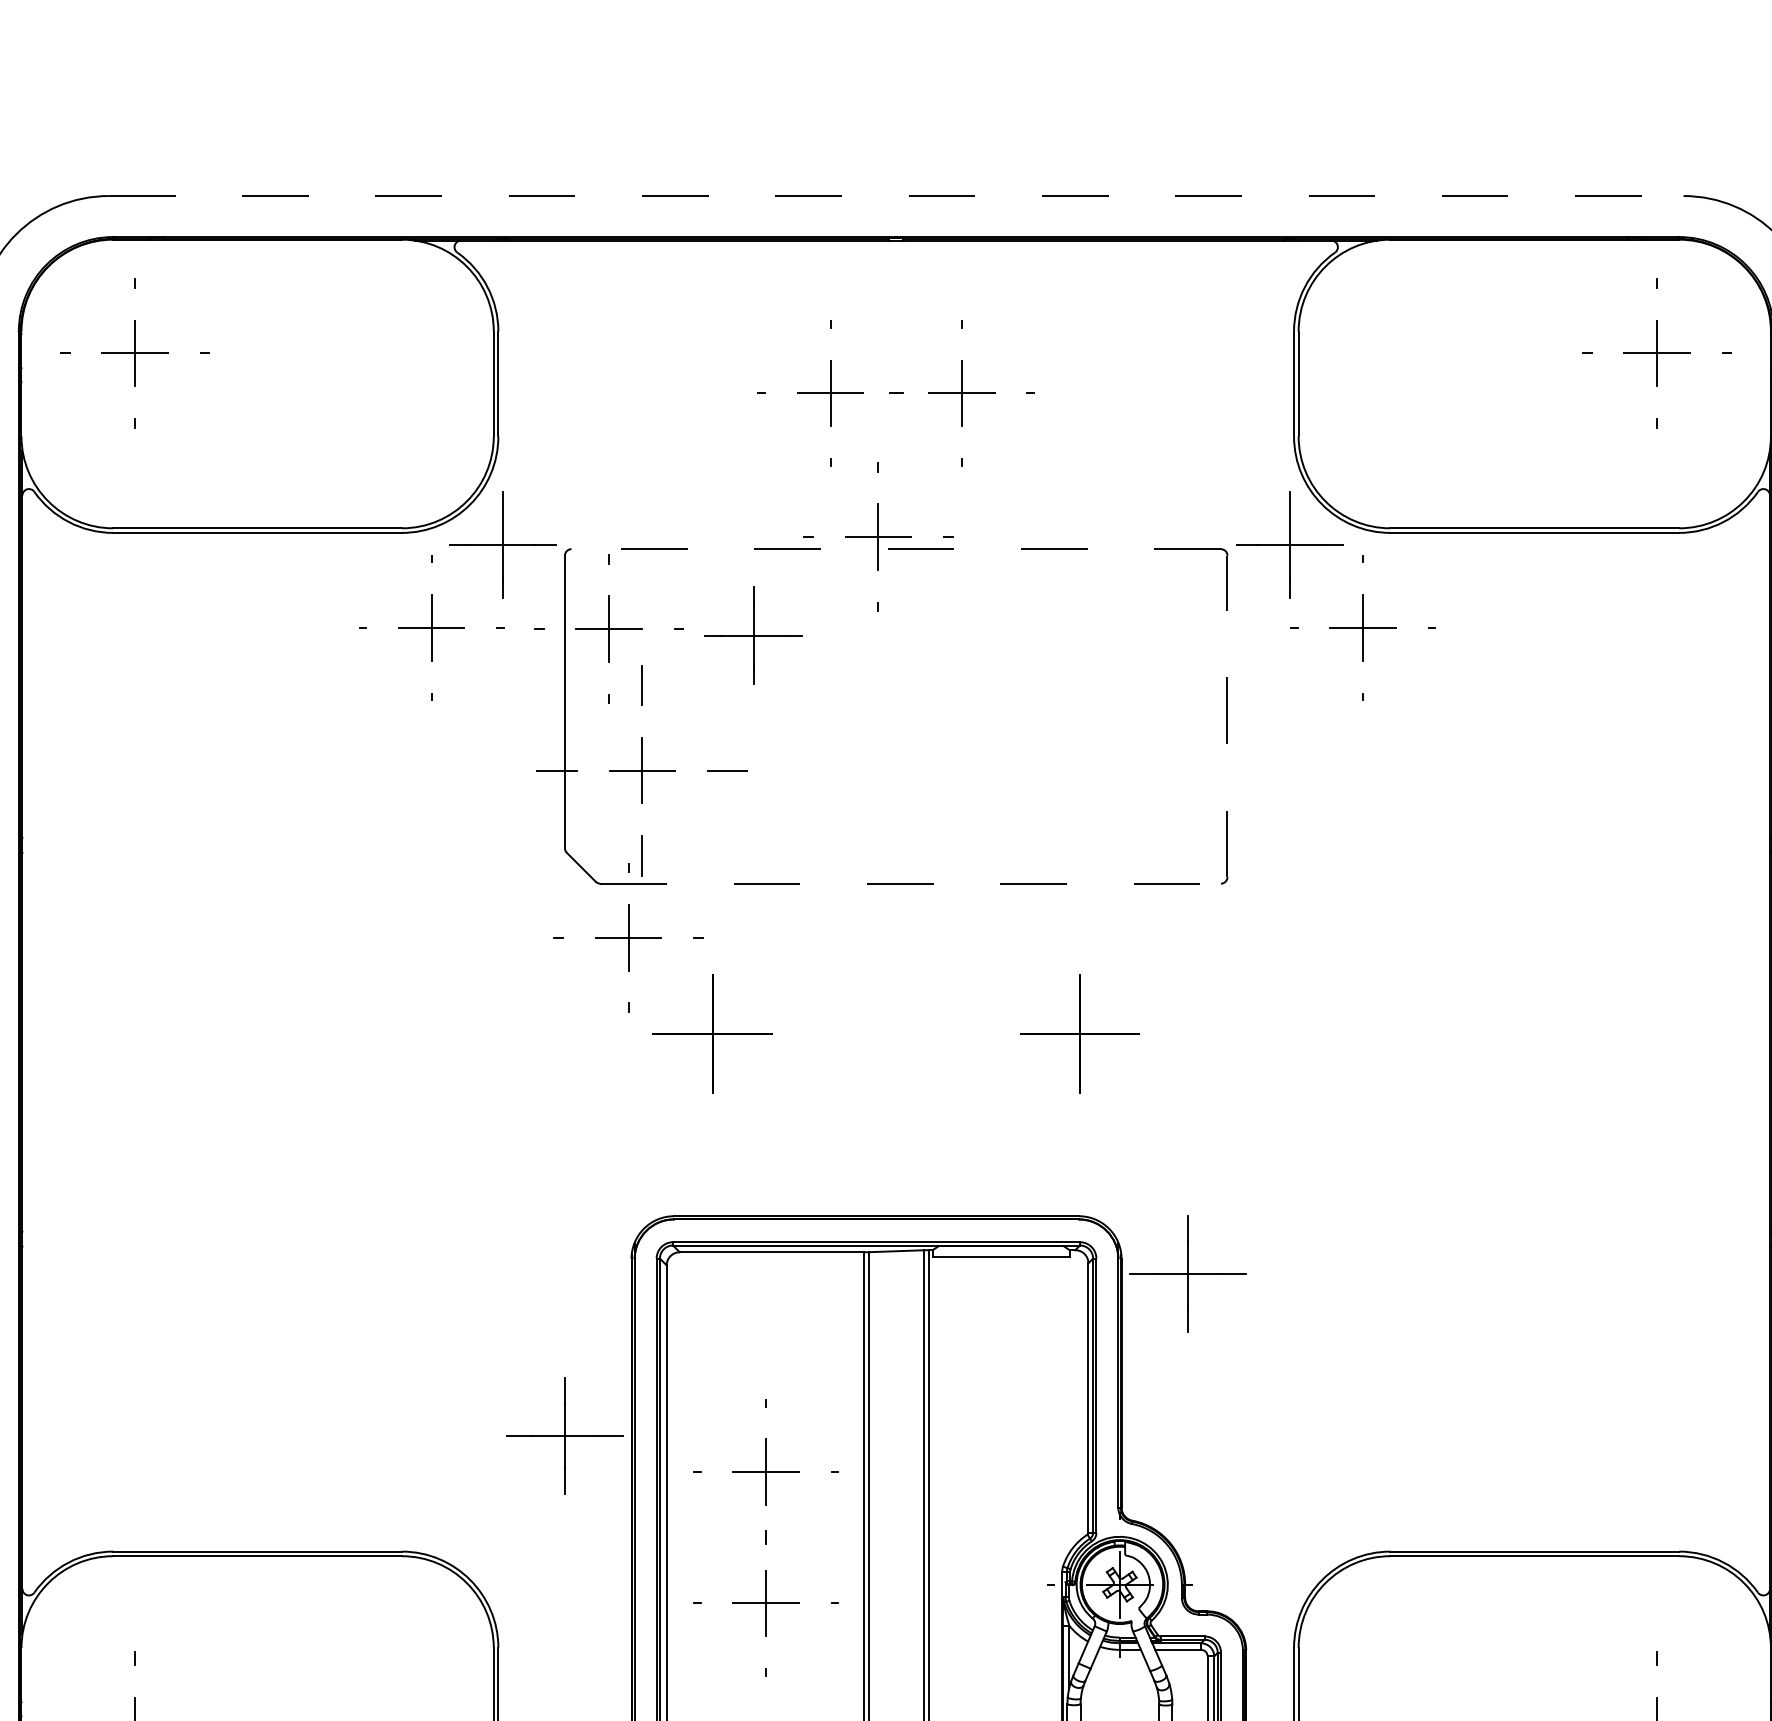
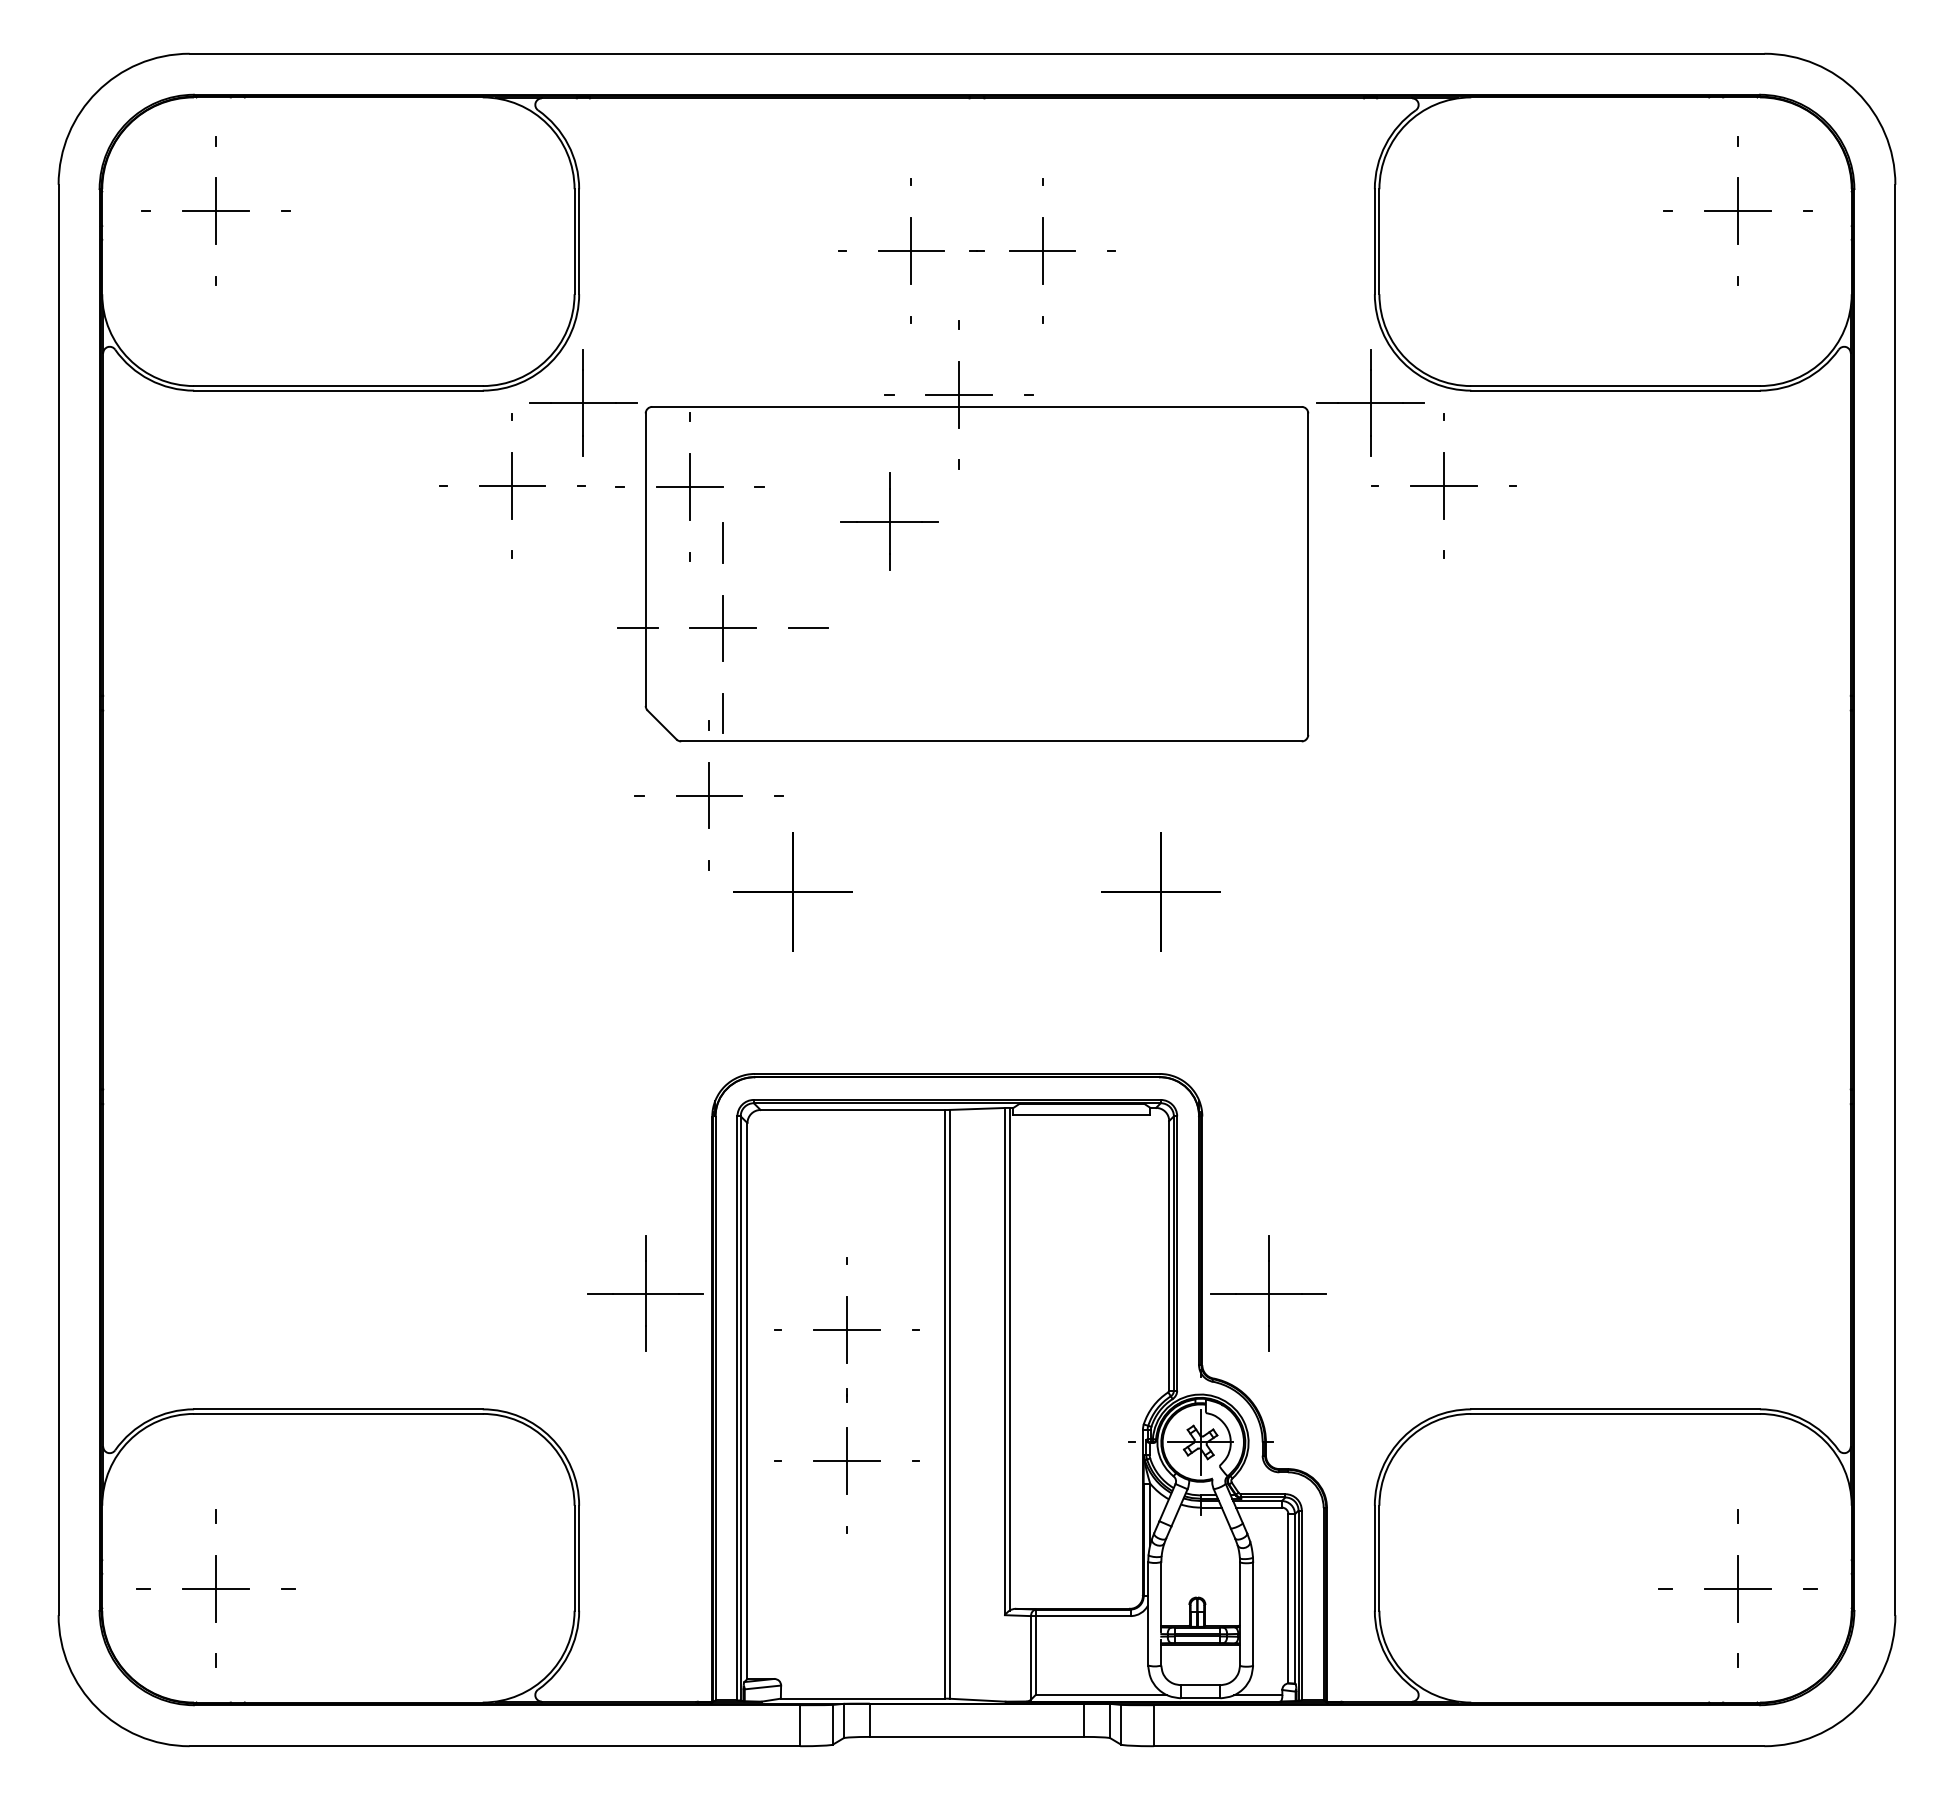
line: (896, 195) -> (977, 53), dashed -> solid
line: (895, 548) -> (976, 406), dashed -> solid
part: (753, 635) -> (889, 521), moved
line: (1227, 716) -> (1308, 574), dashed -> solid
line: (910, 883) -> (991, 741), dashed -> solid
part: (1187, 1273) -> (1268, 1293), moved

